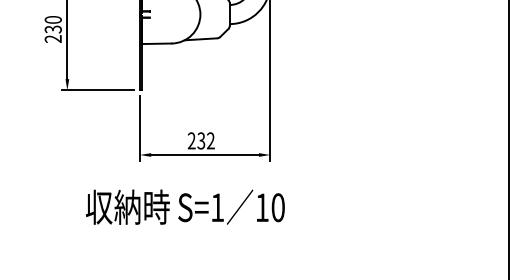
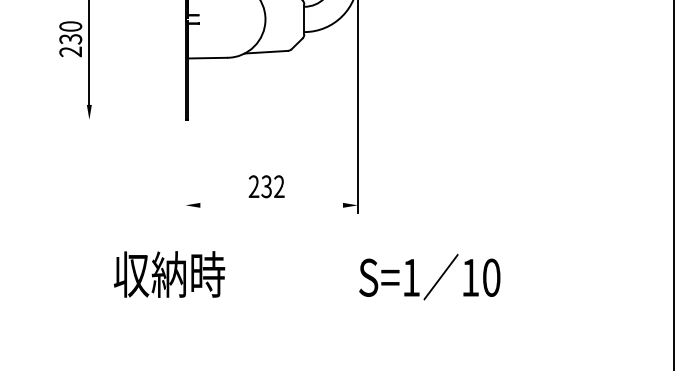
line: (97, 90) -> (129, 119), removed
line: (139, 127) -> (184, 168), removed
line: (204, 155) -> (270, 206), removed
text: (231, 206) -> (429, 276), moved

